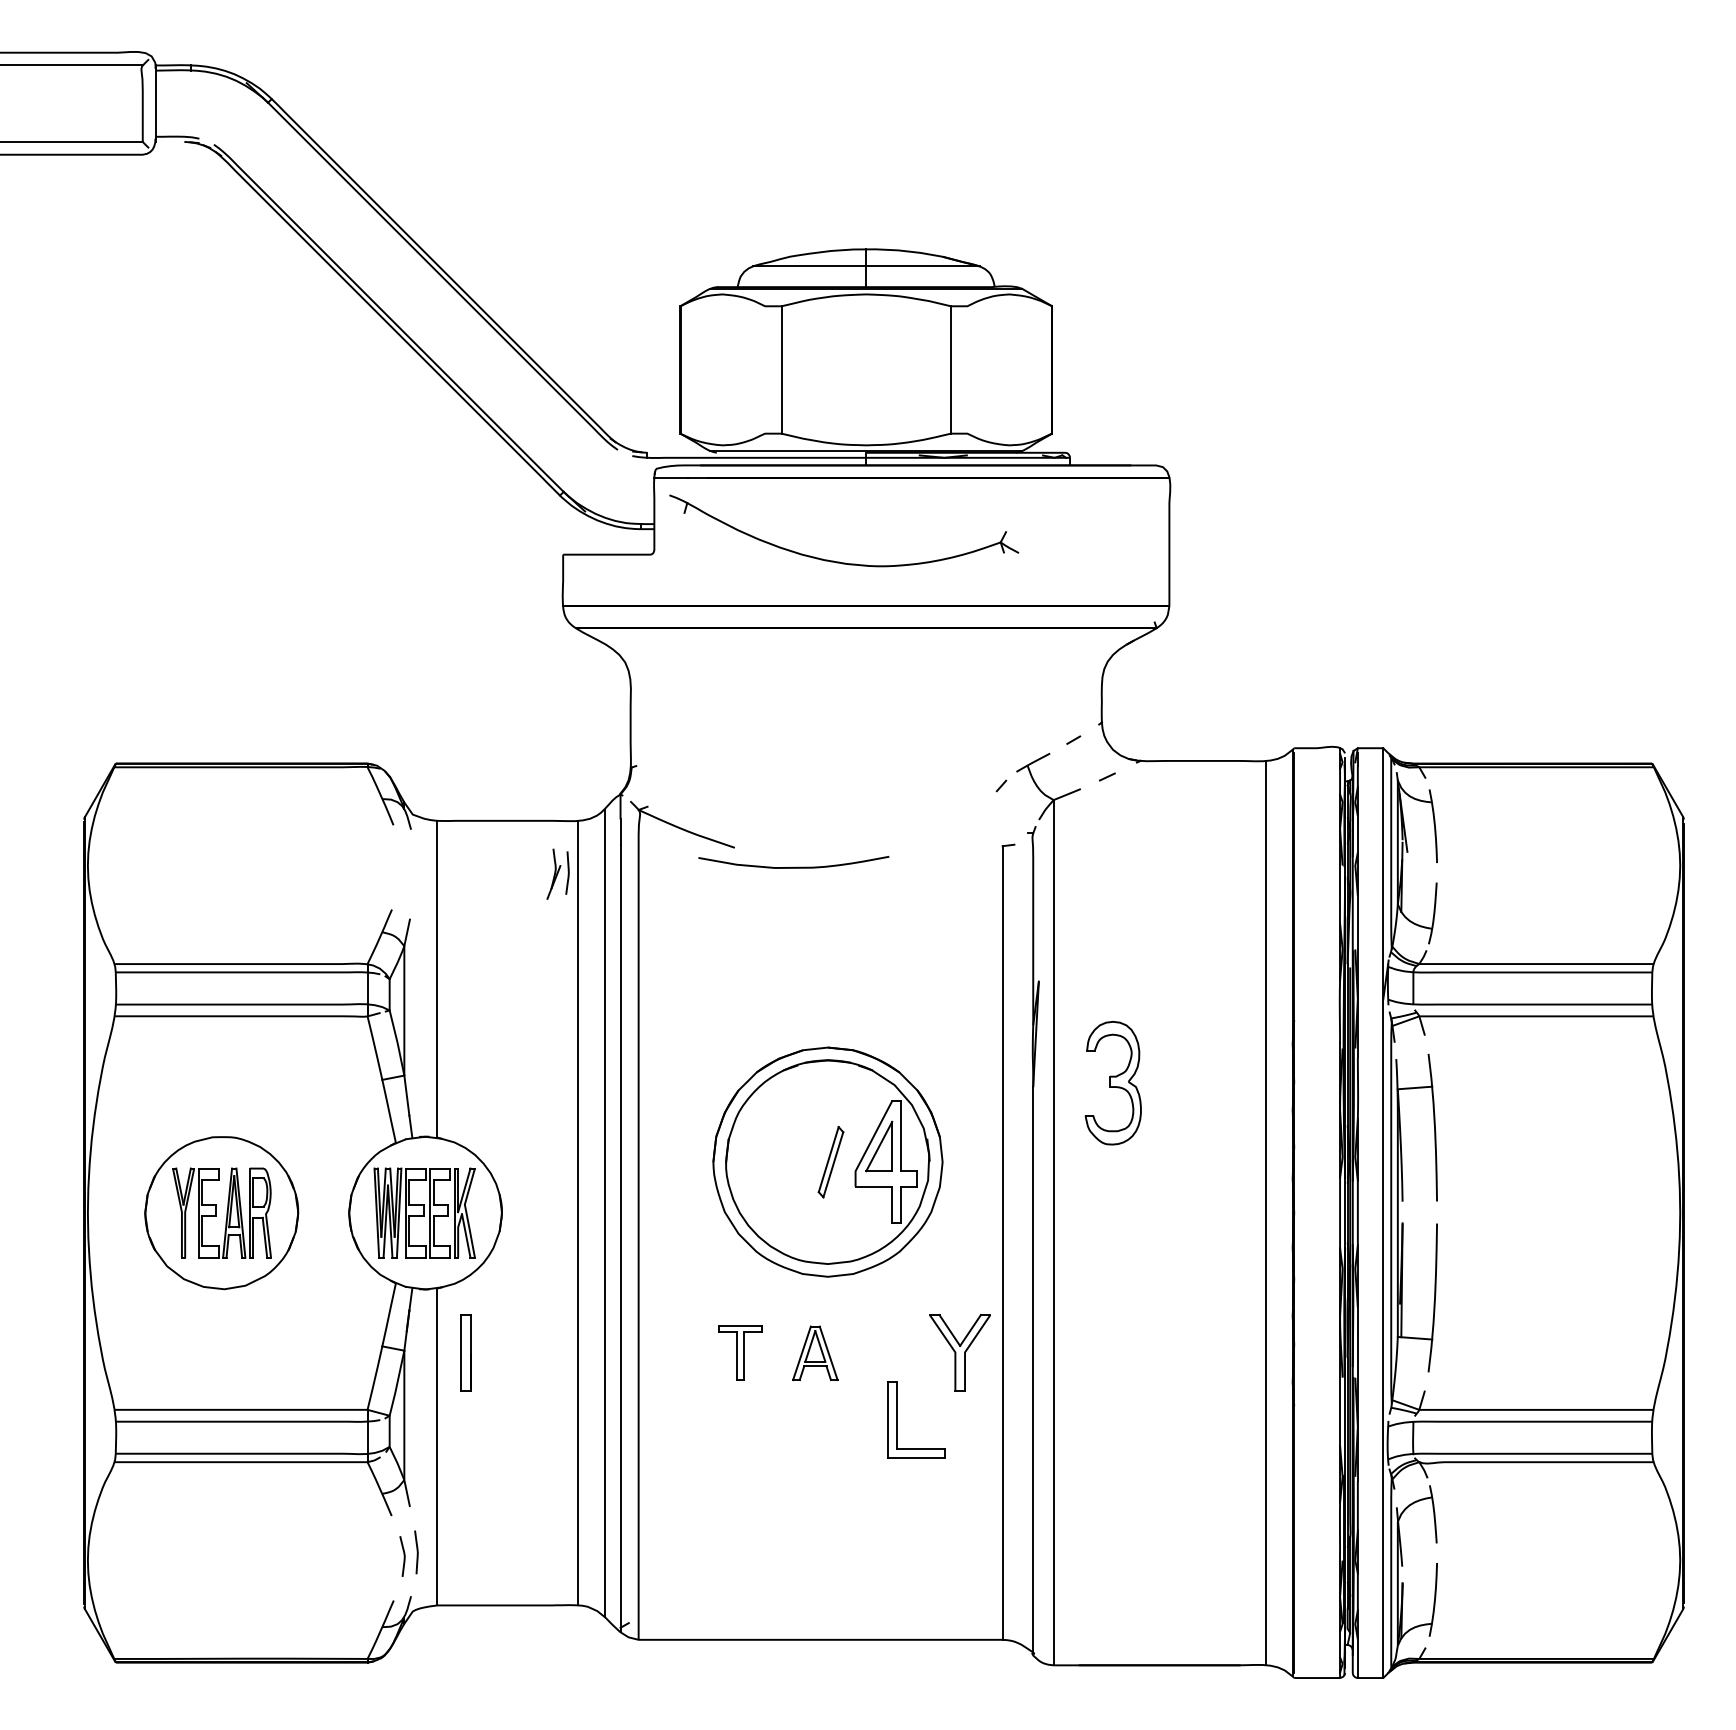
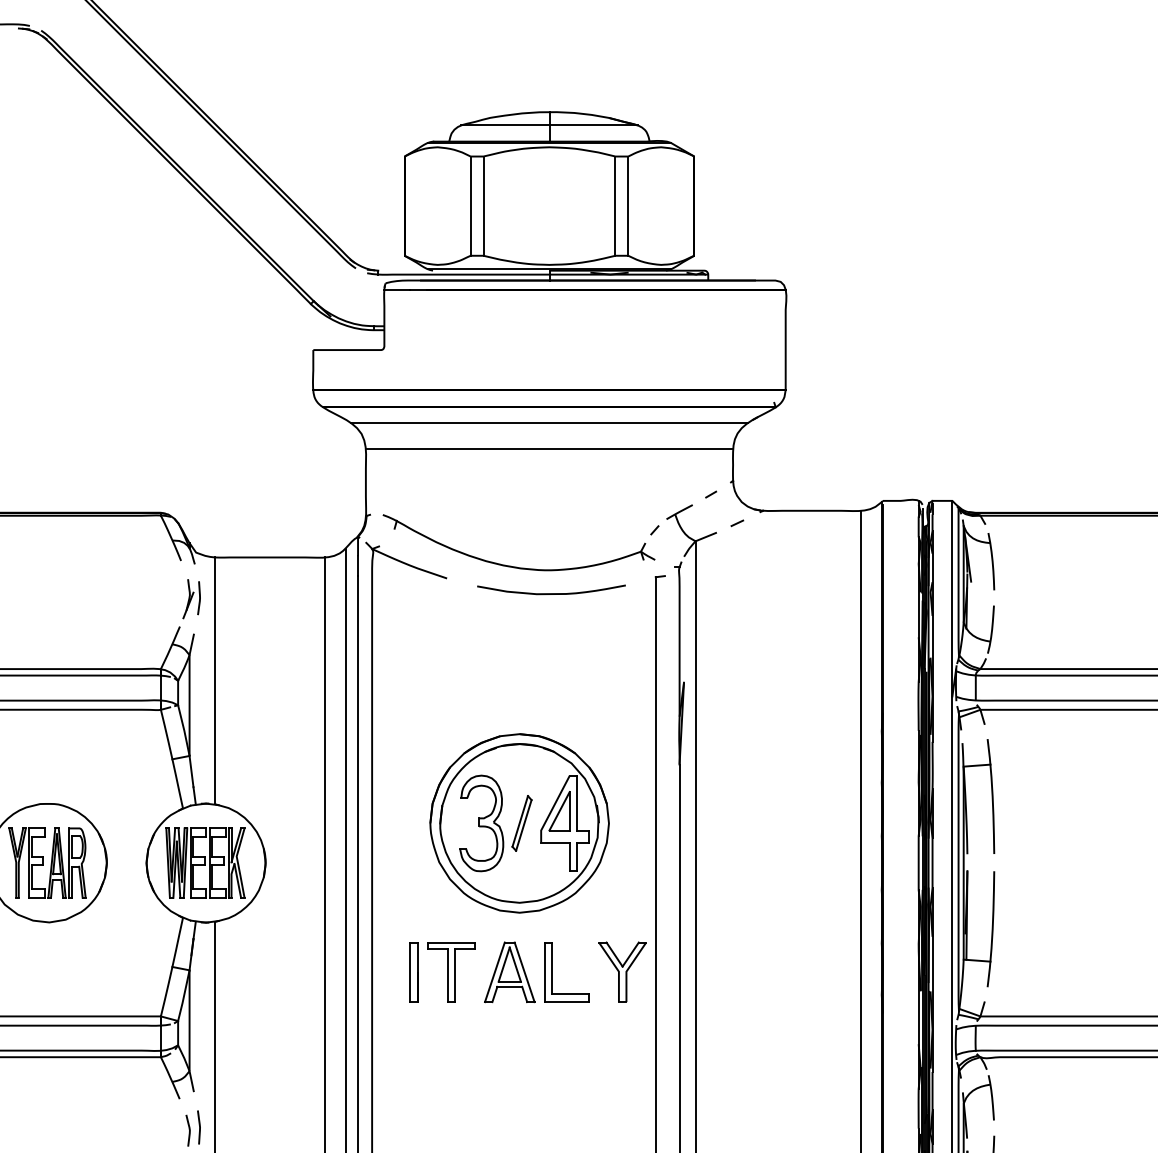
line: (765, 369) -> (470, 205), added
line: (967, 369) -> (628, 205), added
part: (839, 561) -> (515, 566), moved
line: (866, 648) -> (549, 423), added
line: (865, 681) -> (548, 448), added
curve: (795, 866) -> (552, 593), moved
part: (557, 873) -> (191, 598), moved
part: (1112, 1083) -> (481, 823), moved
part: (465, 1352) -> (414, 971), moved
part: (740, 1352) -> (451, 971), size x1.43
part: (815, 1353) -> (509, 972), size x1.43
part: (897, 1419) -> (552, 971), moved

